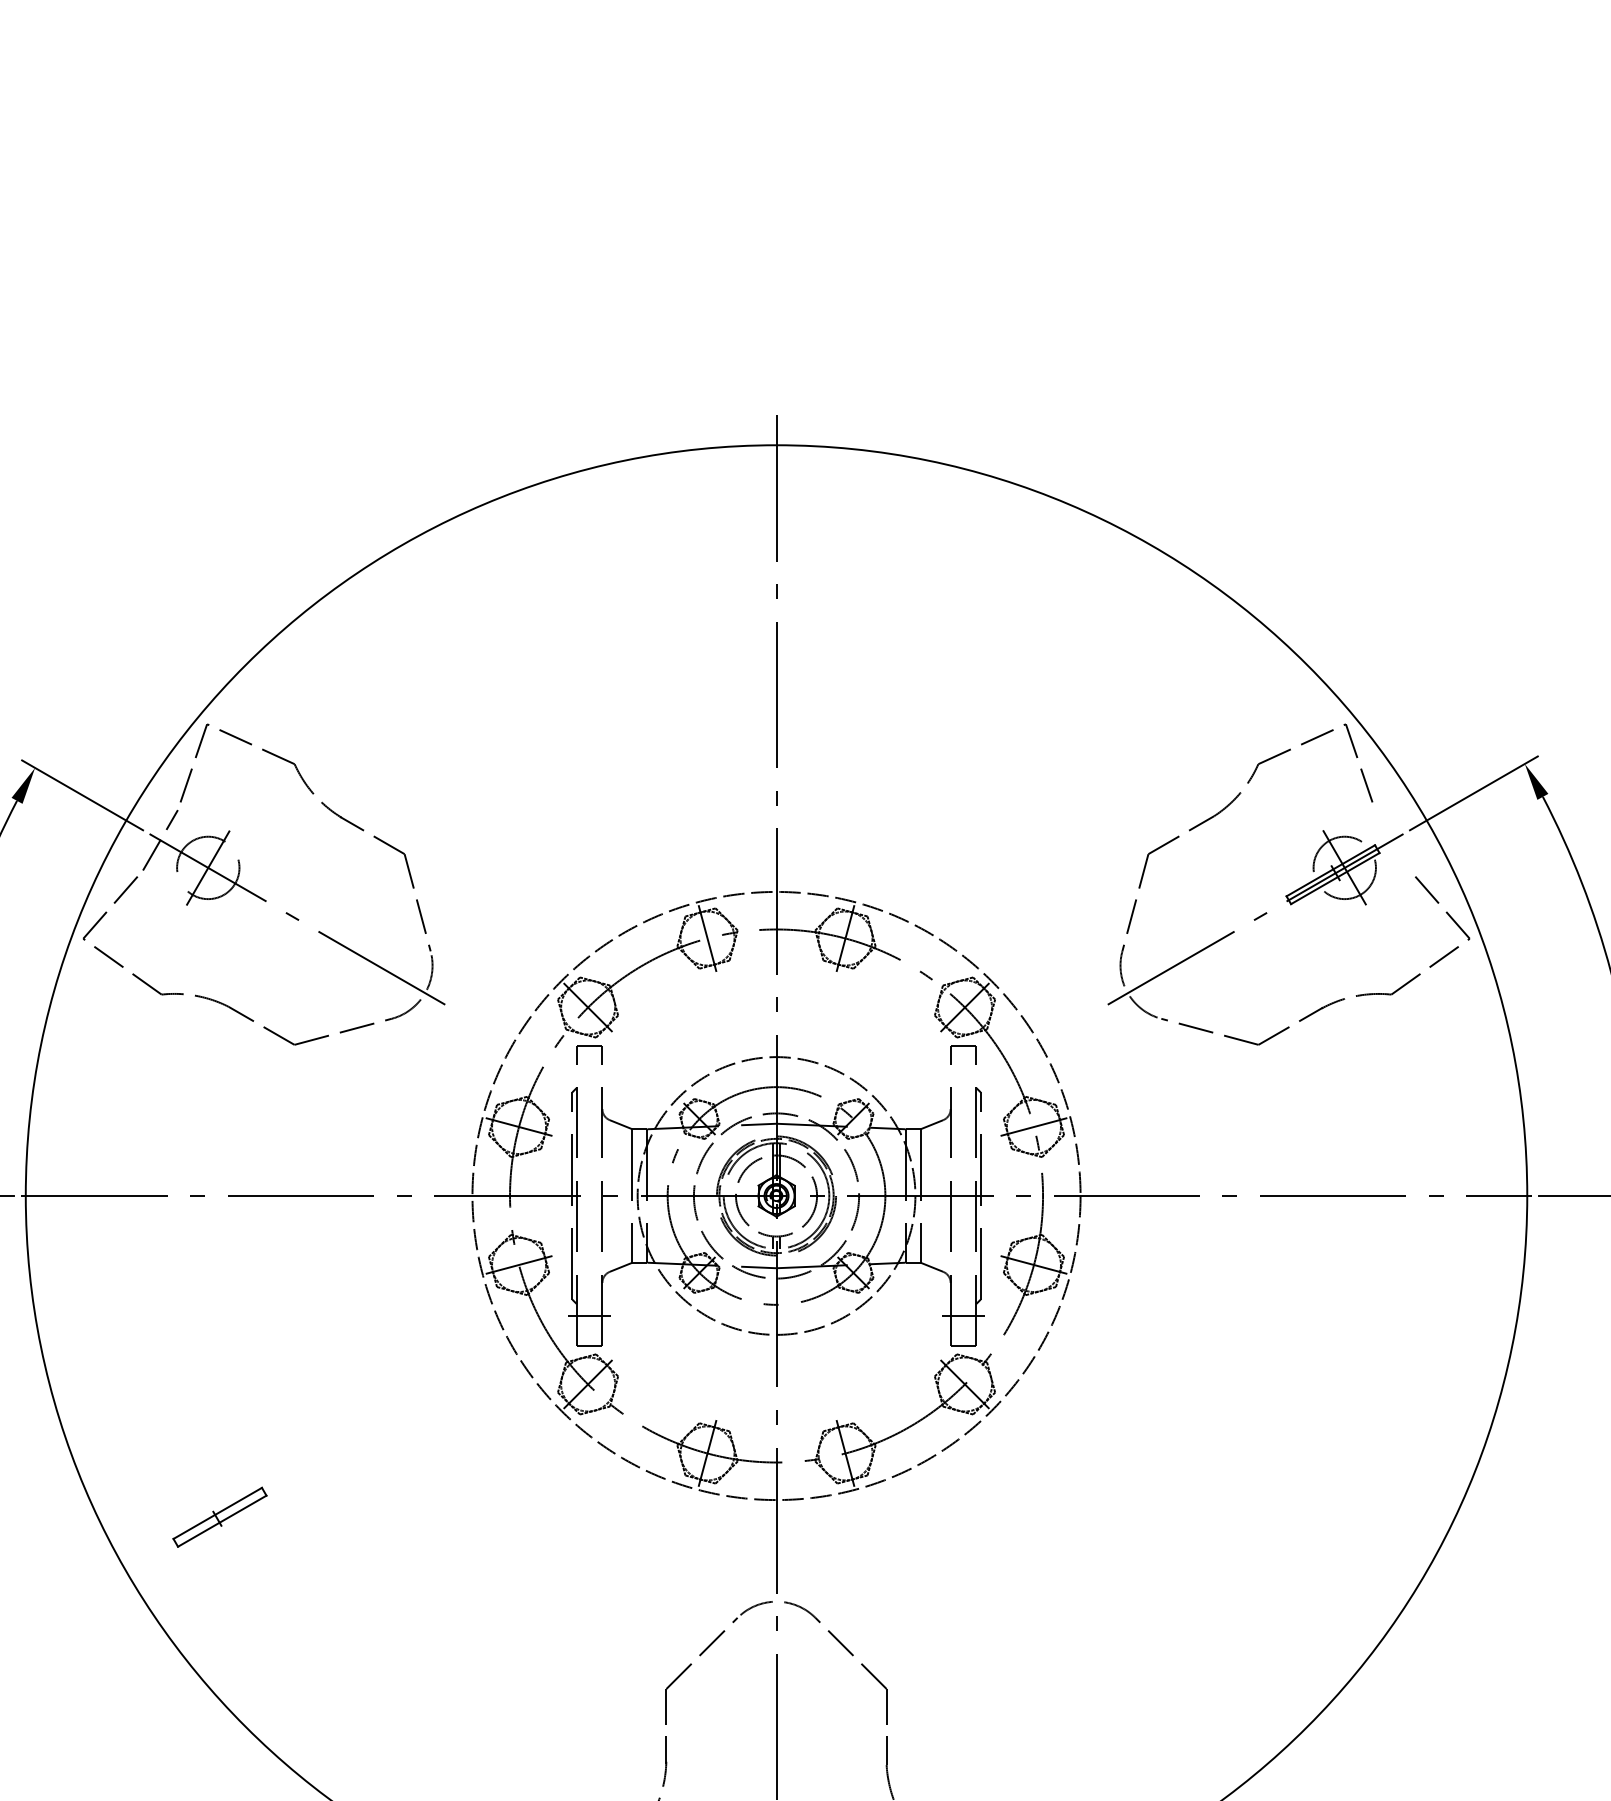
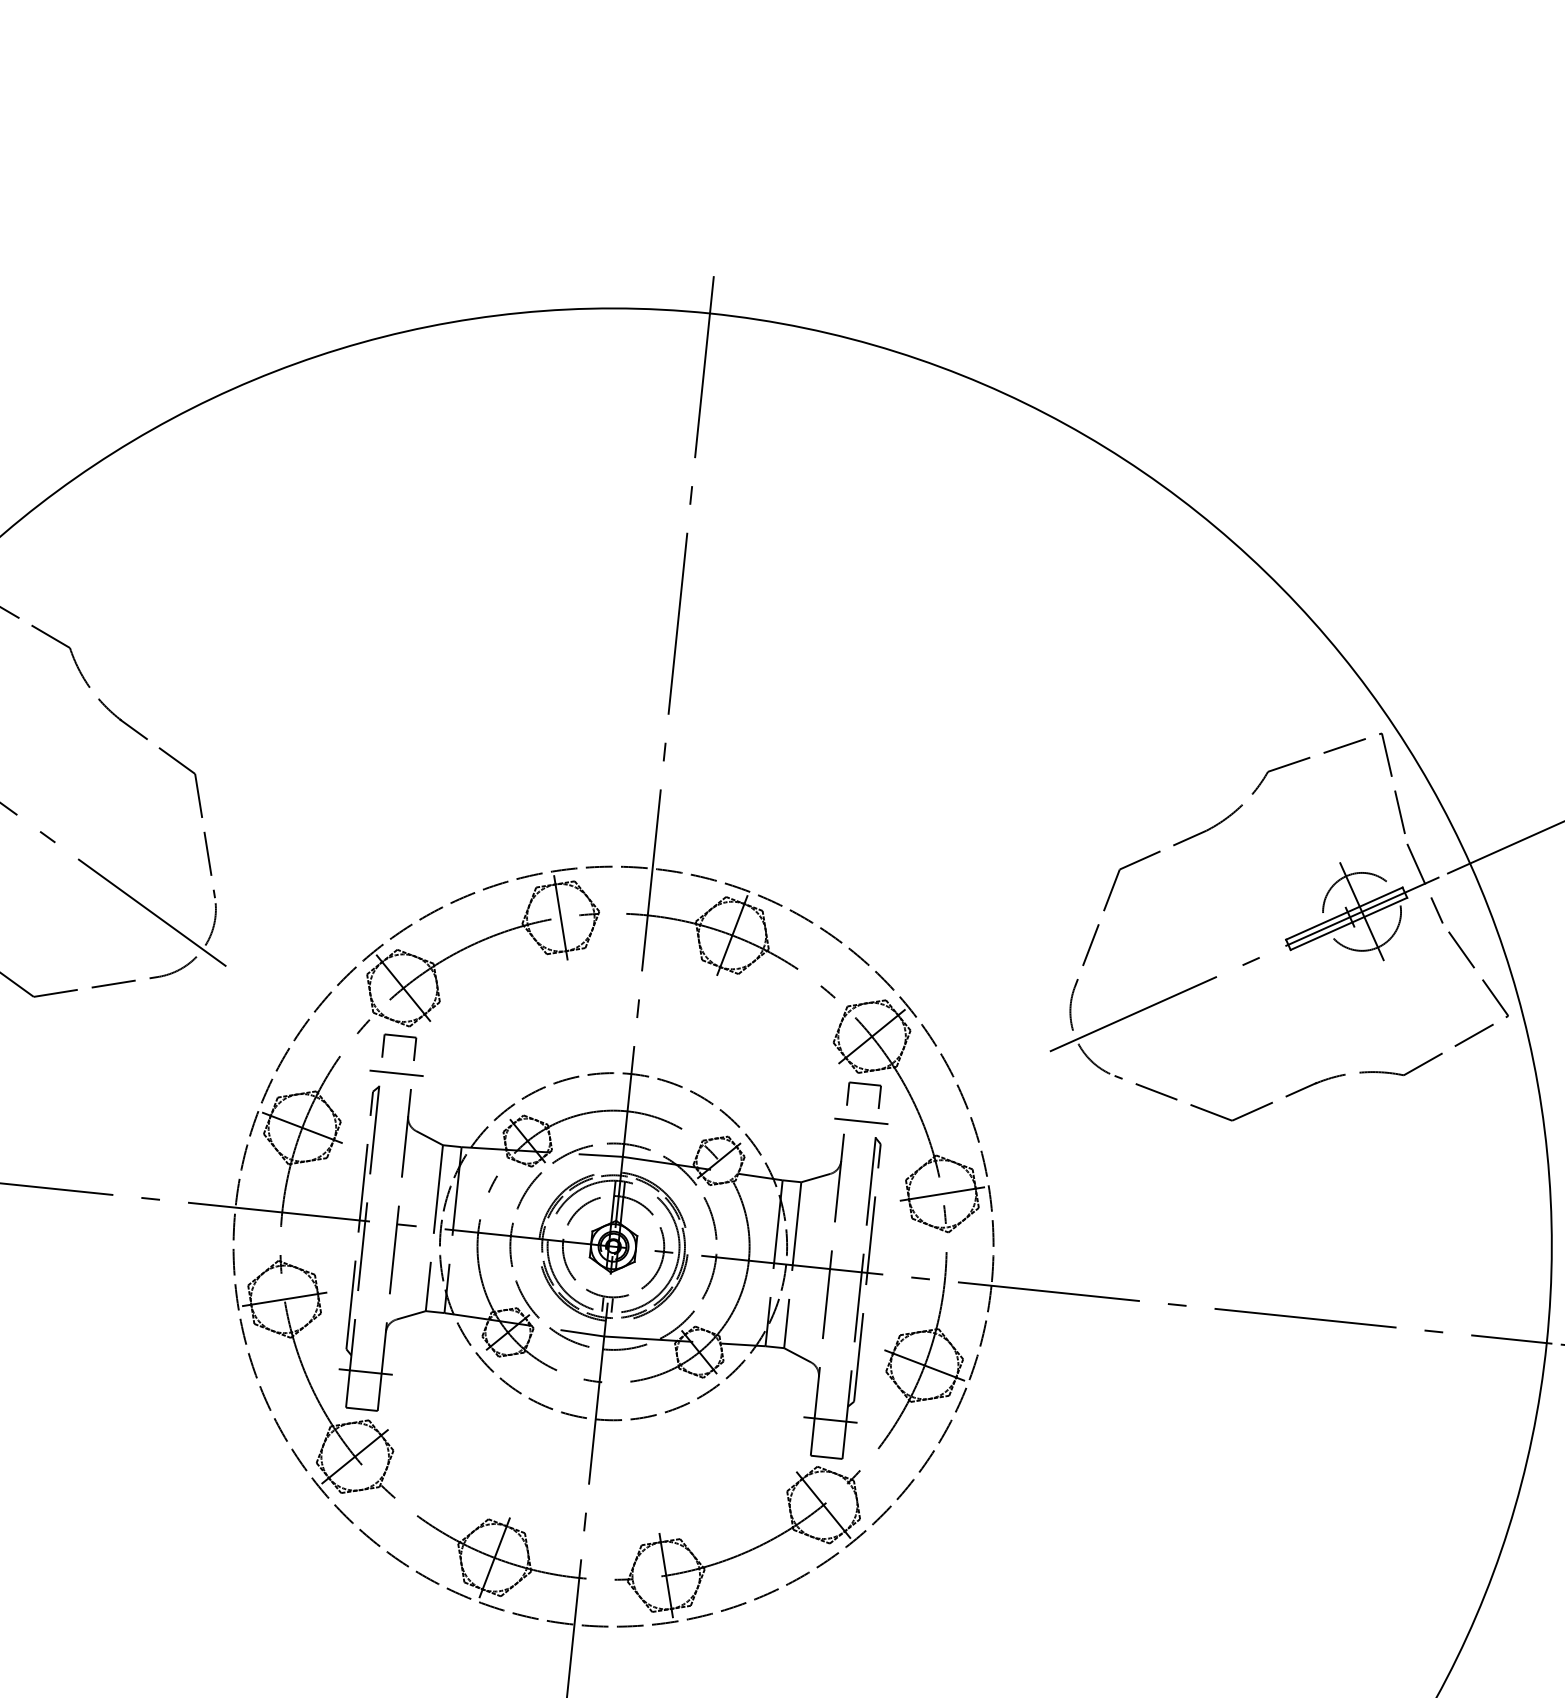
line: (1392, 840) -> (1424, 883), added
line: (589, 1075) -> (396, 1072), added
line: (963, 1075) -> (861, 1120), added

